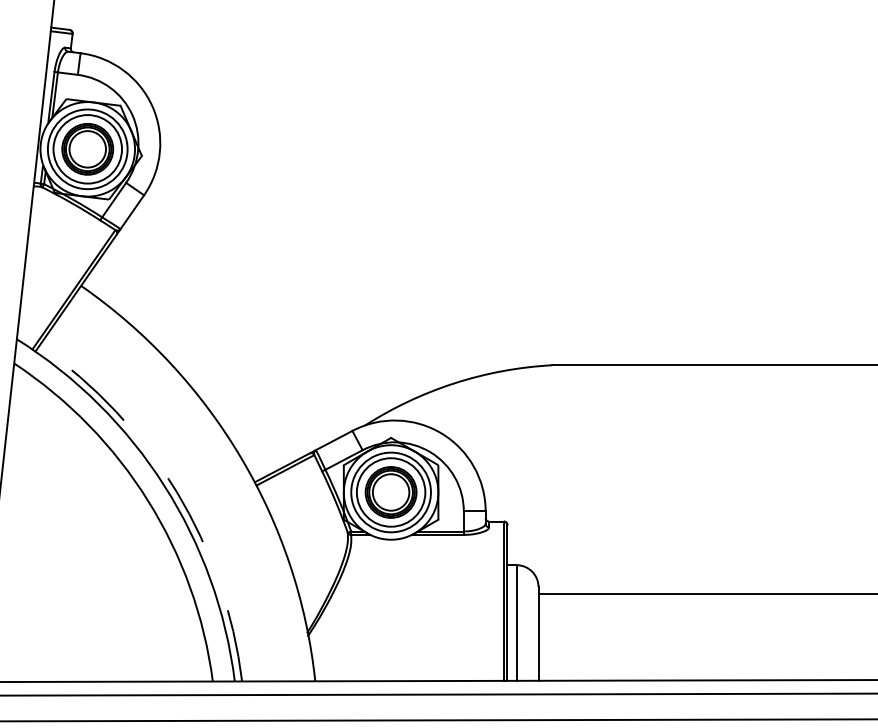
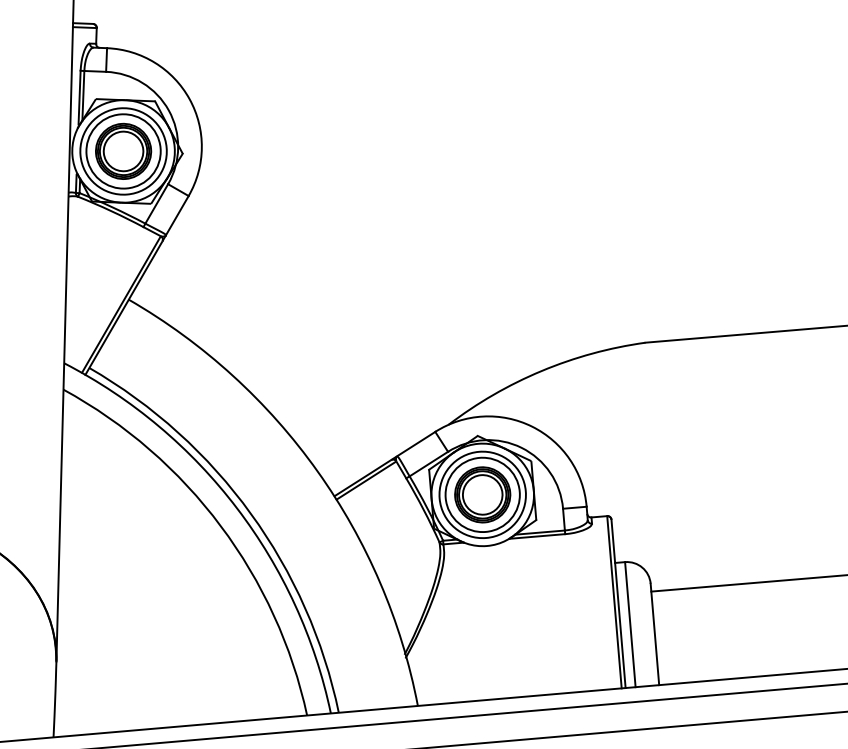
arc: (176, 491) -> (250, 513), dashed -> solid

